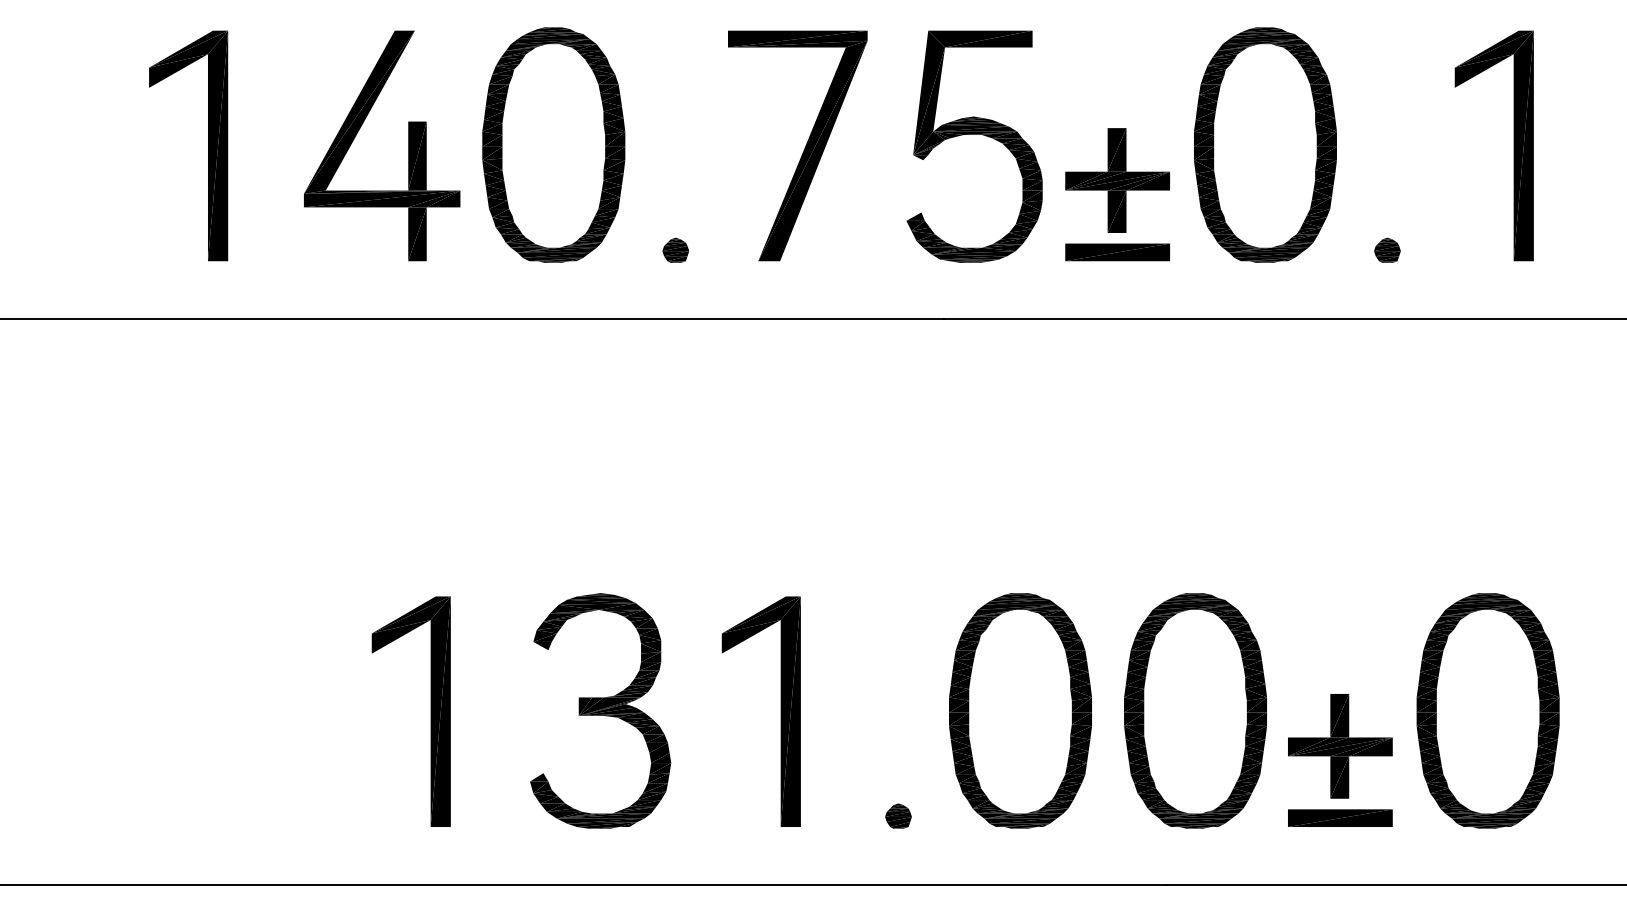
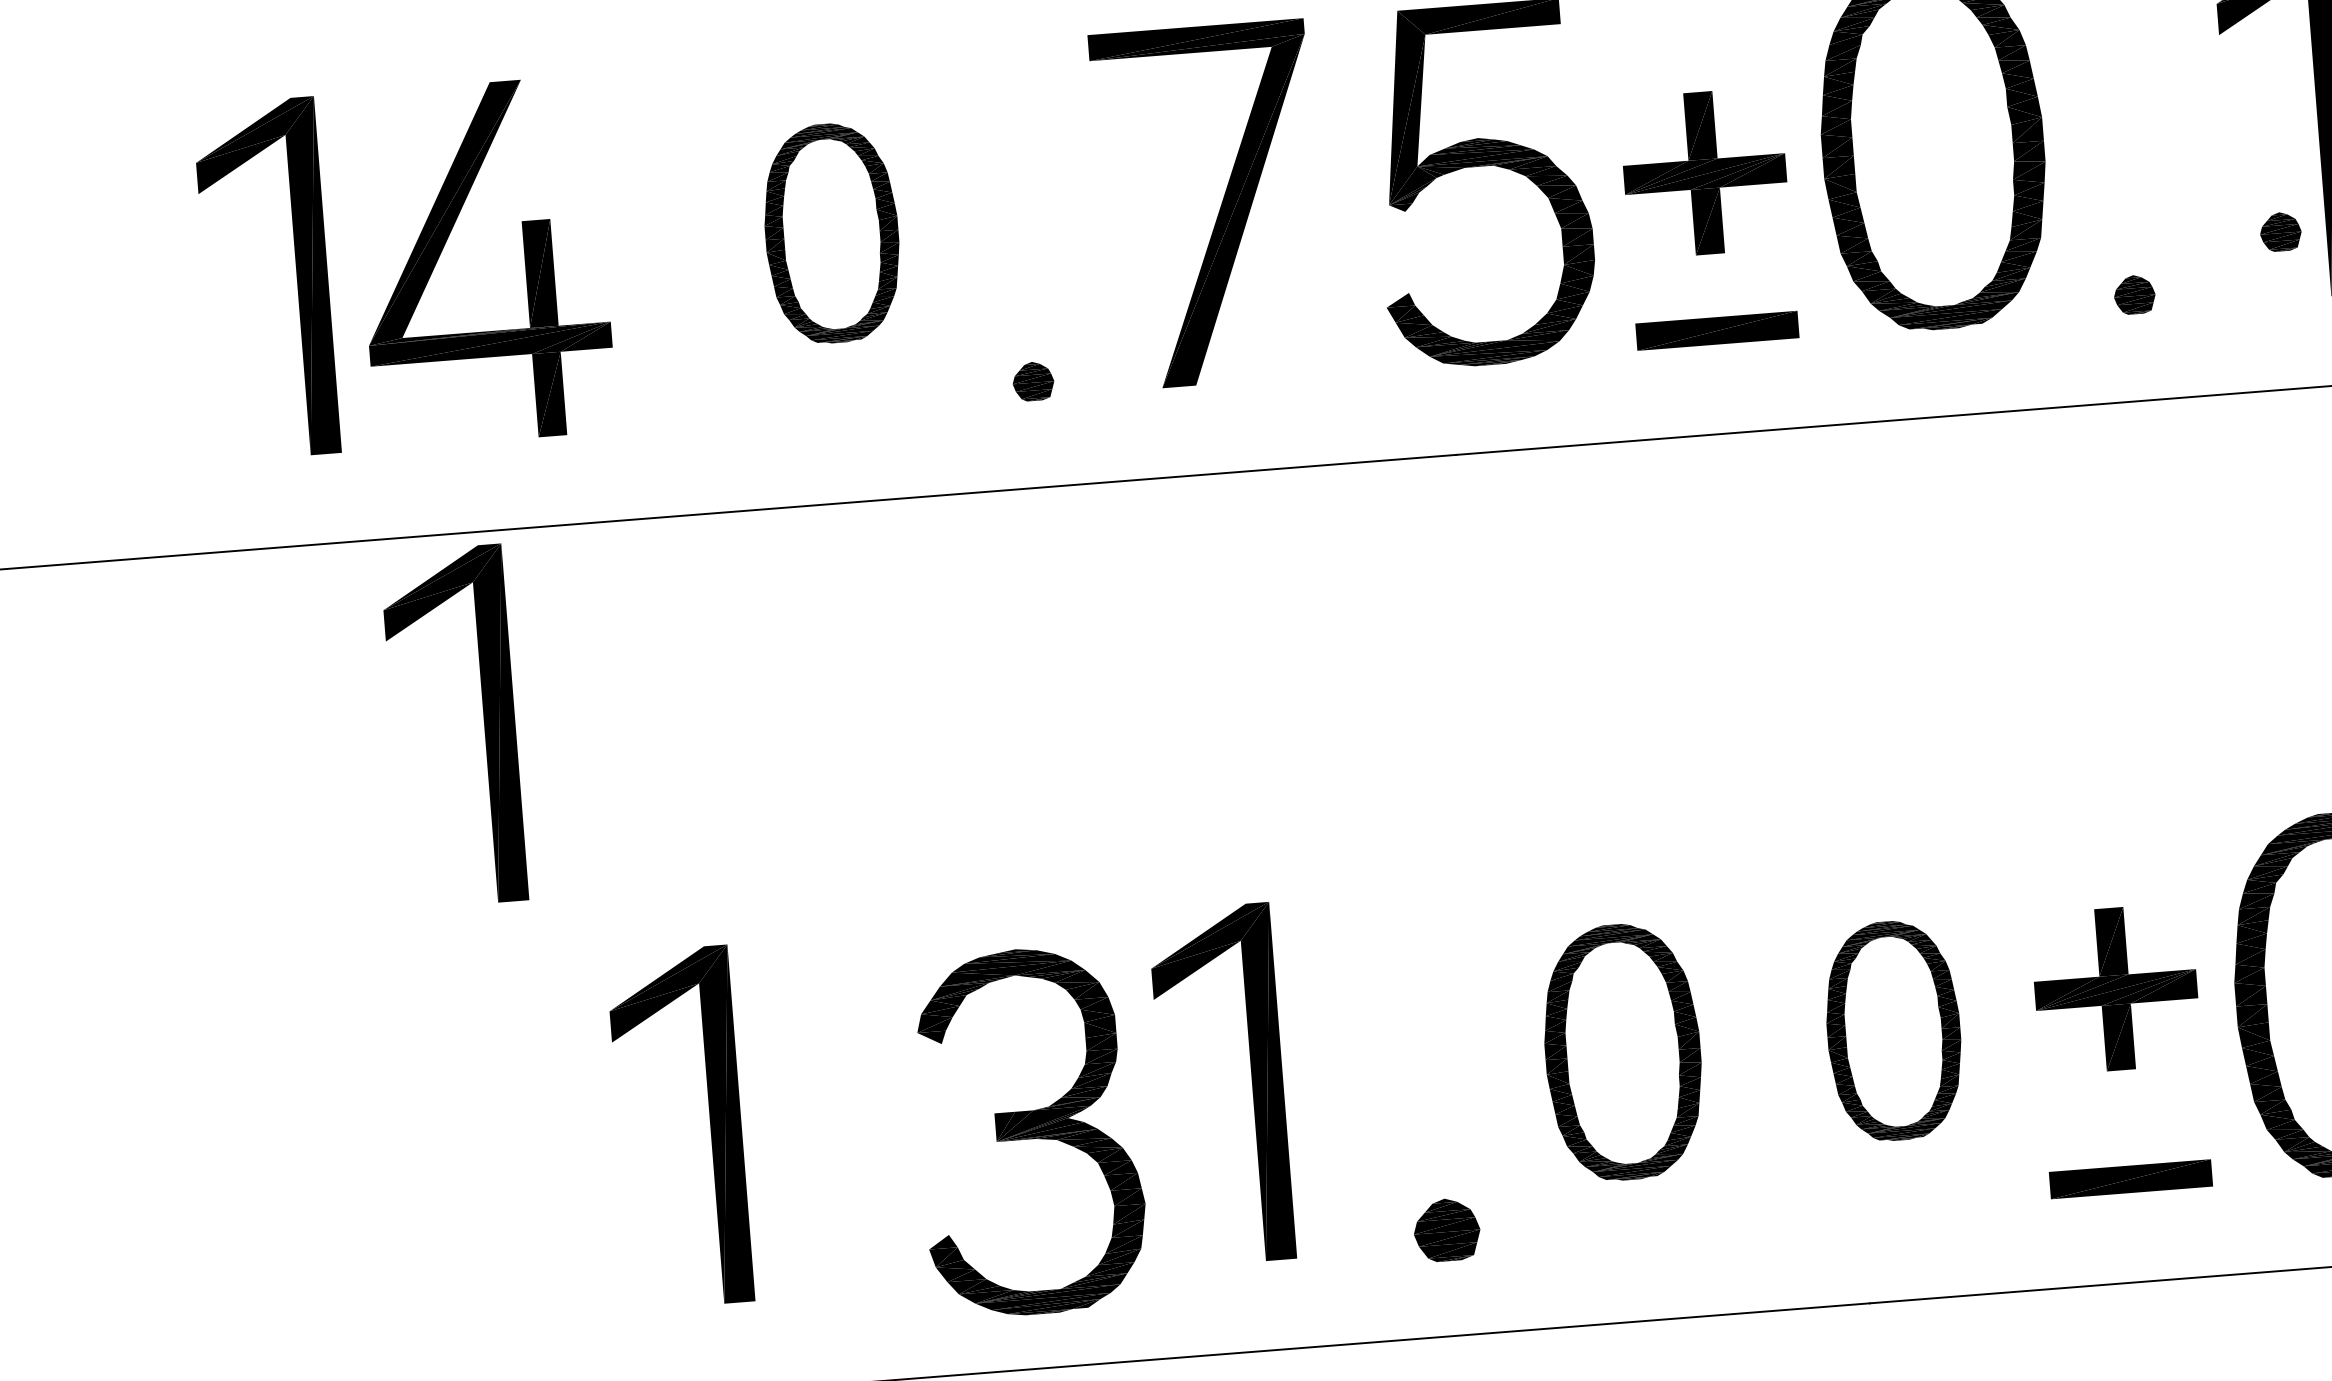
part: (553, 144) -> (831, 232), size x0.6
part: (408, 145) -> (524, 258), moved
part: (1117, 180) -> (1704, 173), moved
part: (1484, 216) -> (2280, 230), added
part: (305, 442) -> (483, 723), added
part: (600, 710) -> (1029, 1130), moved
part: (1020, 710) -> (1622, 1051), size x0.7
part: (1195, 710) -> (1893, 1030), size x0.6
part: (1340, 746) -> (2116, 989), moved
part: (898, 815) -> (1446, 1228), size x1.6

